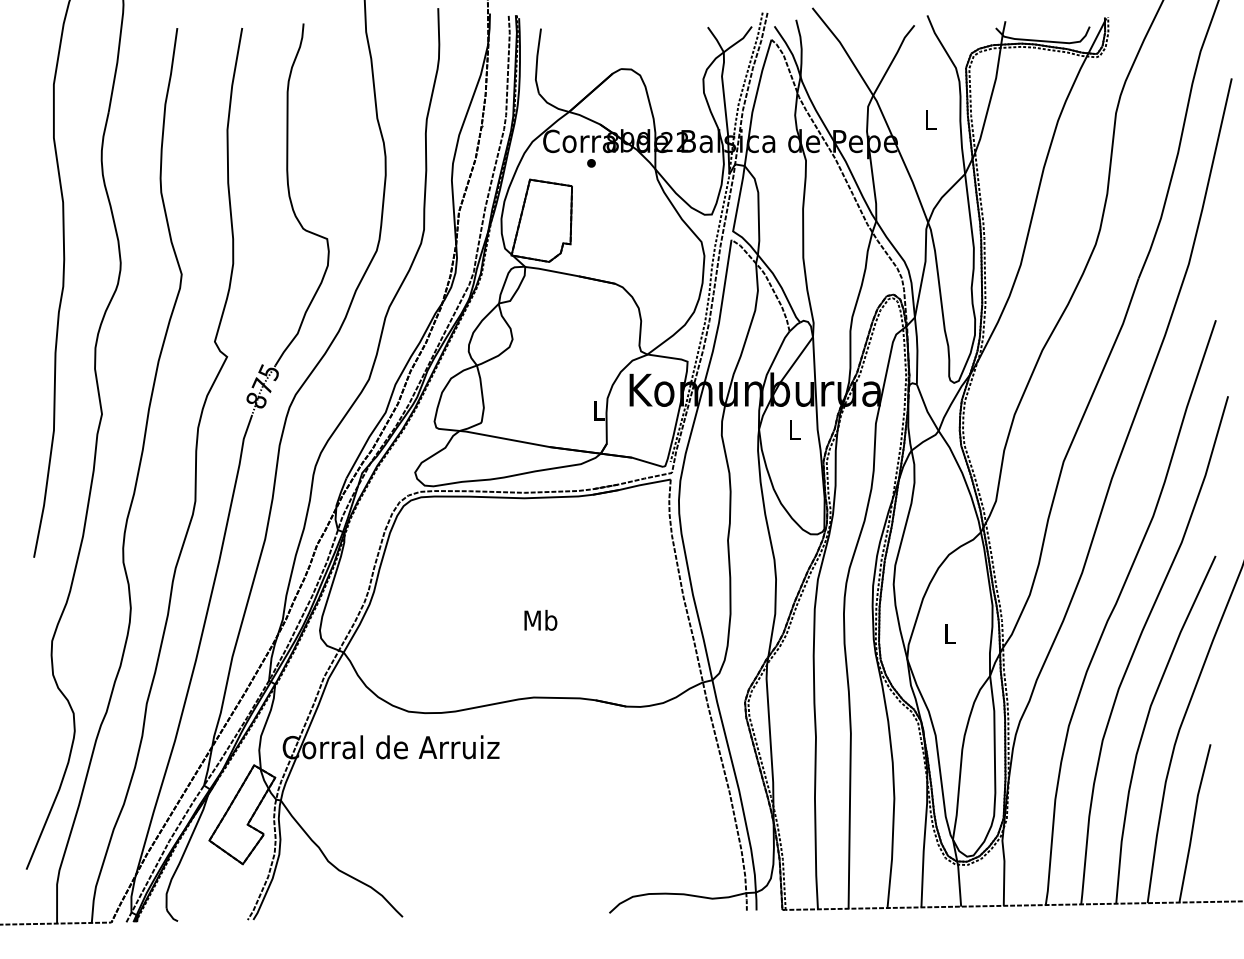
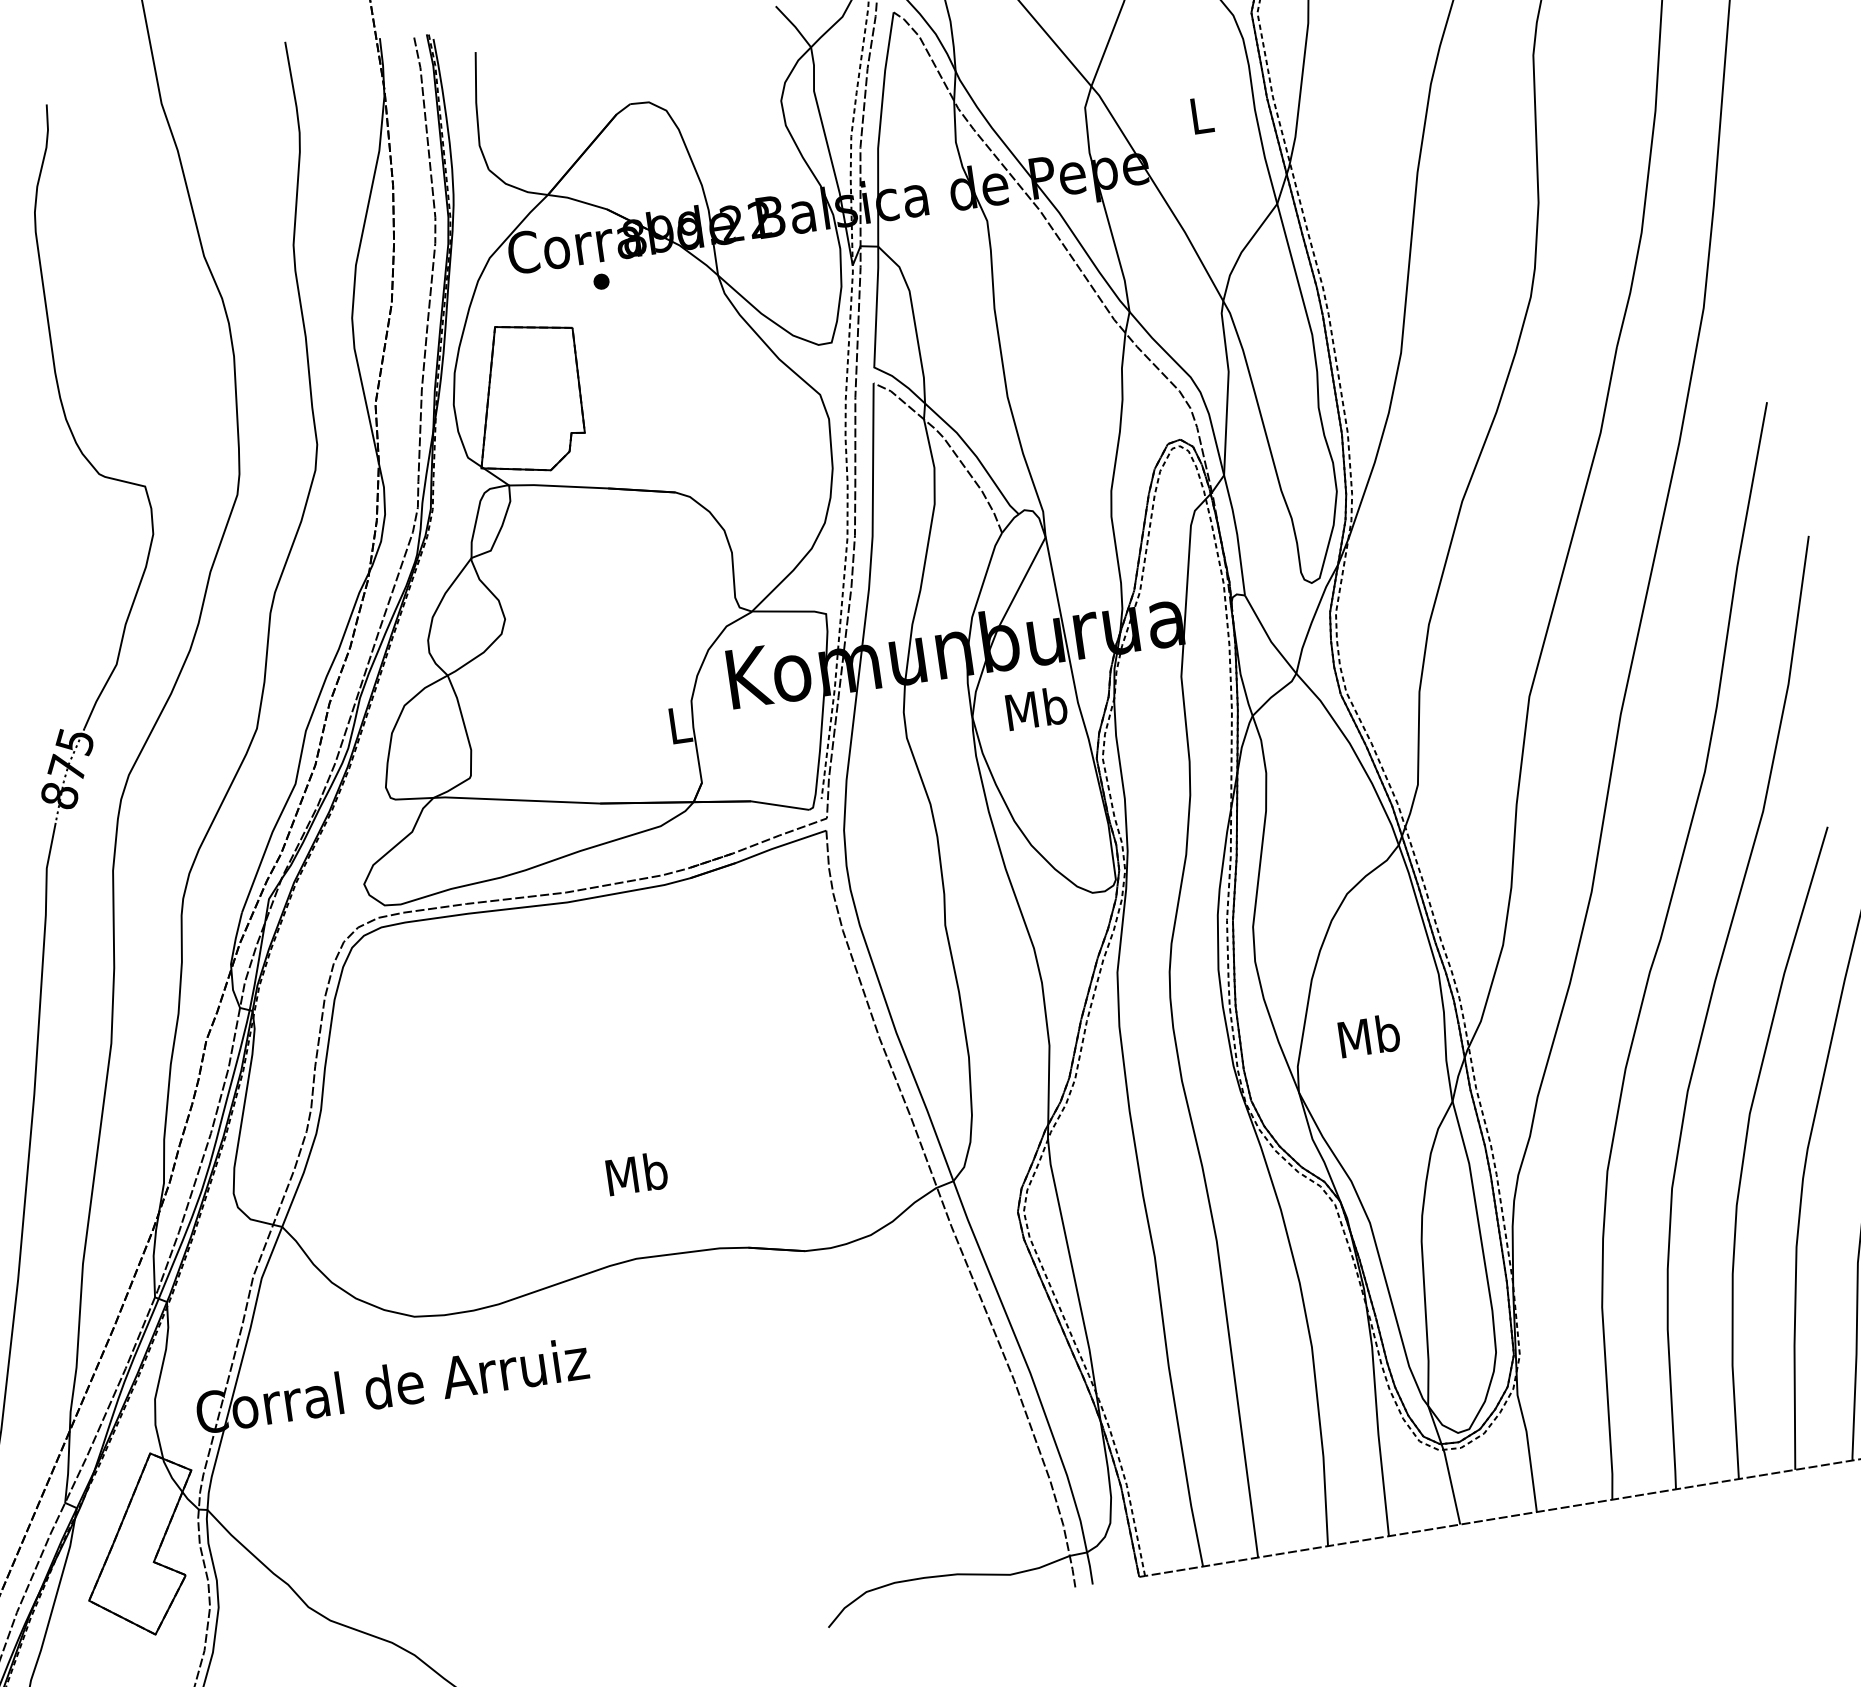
text: (794, 429) -> (1036, 708), L -> Mb
text: (540, 619) -> (636, 1172), moved
text: (949, 633) -> (1368, 1035), L -> Mb

